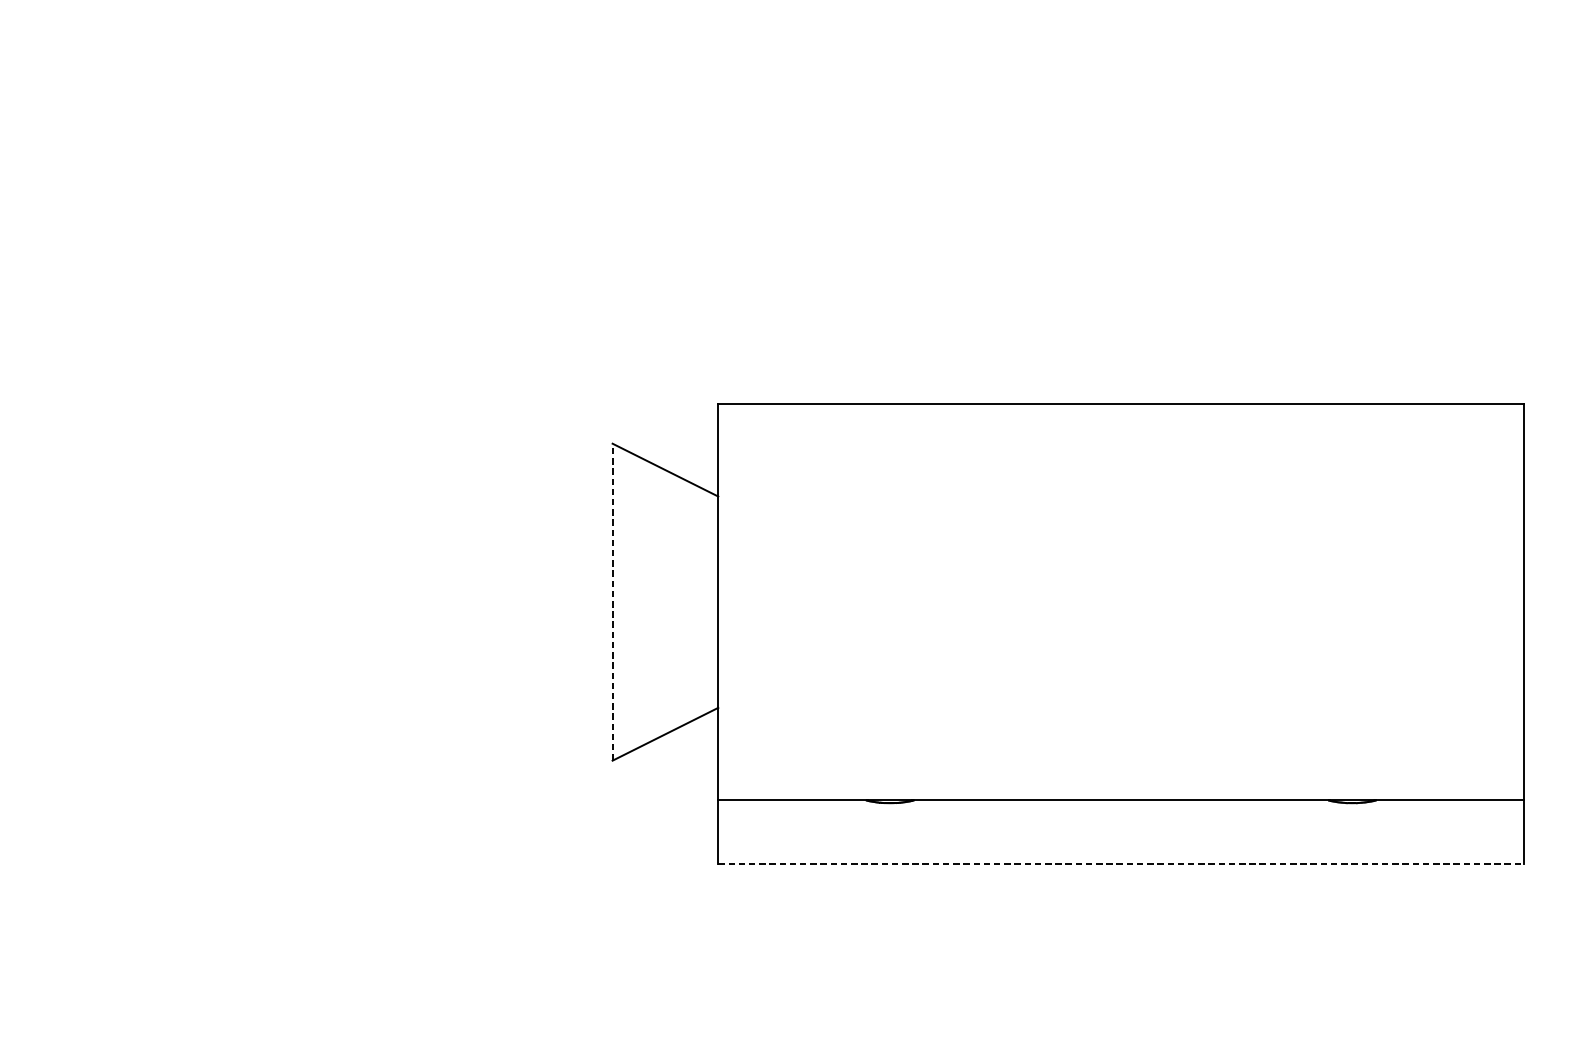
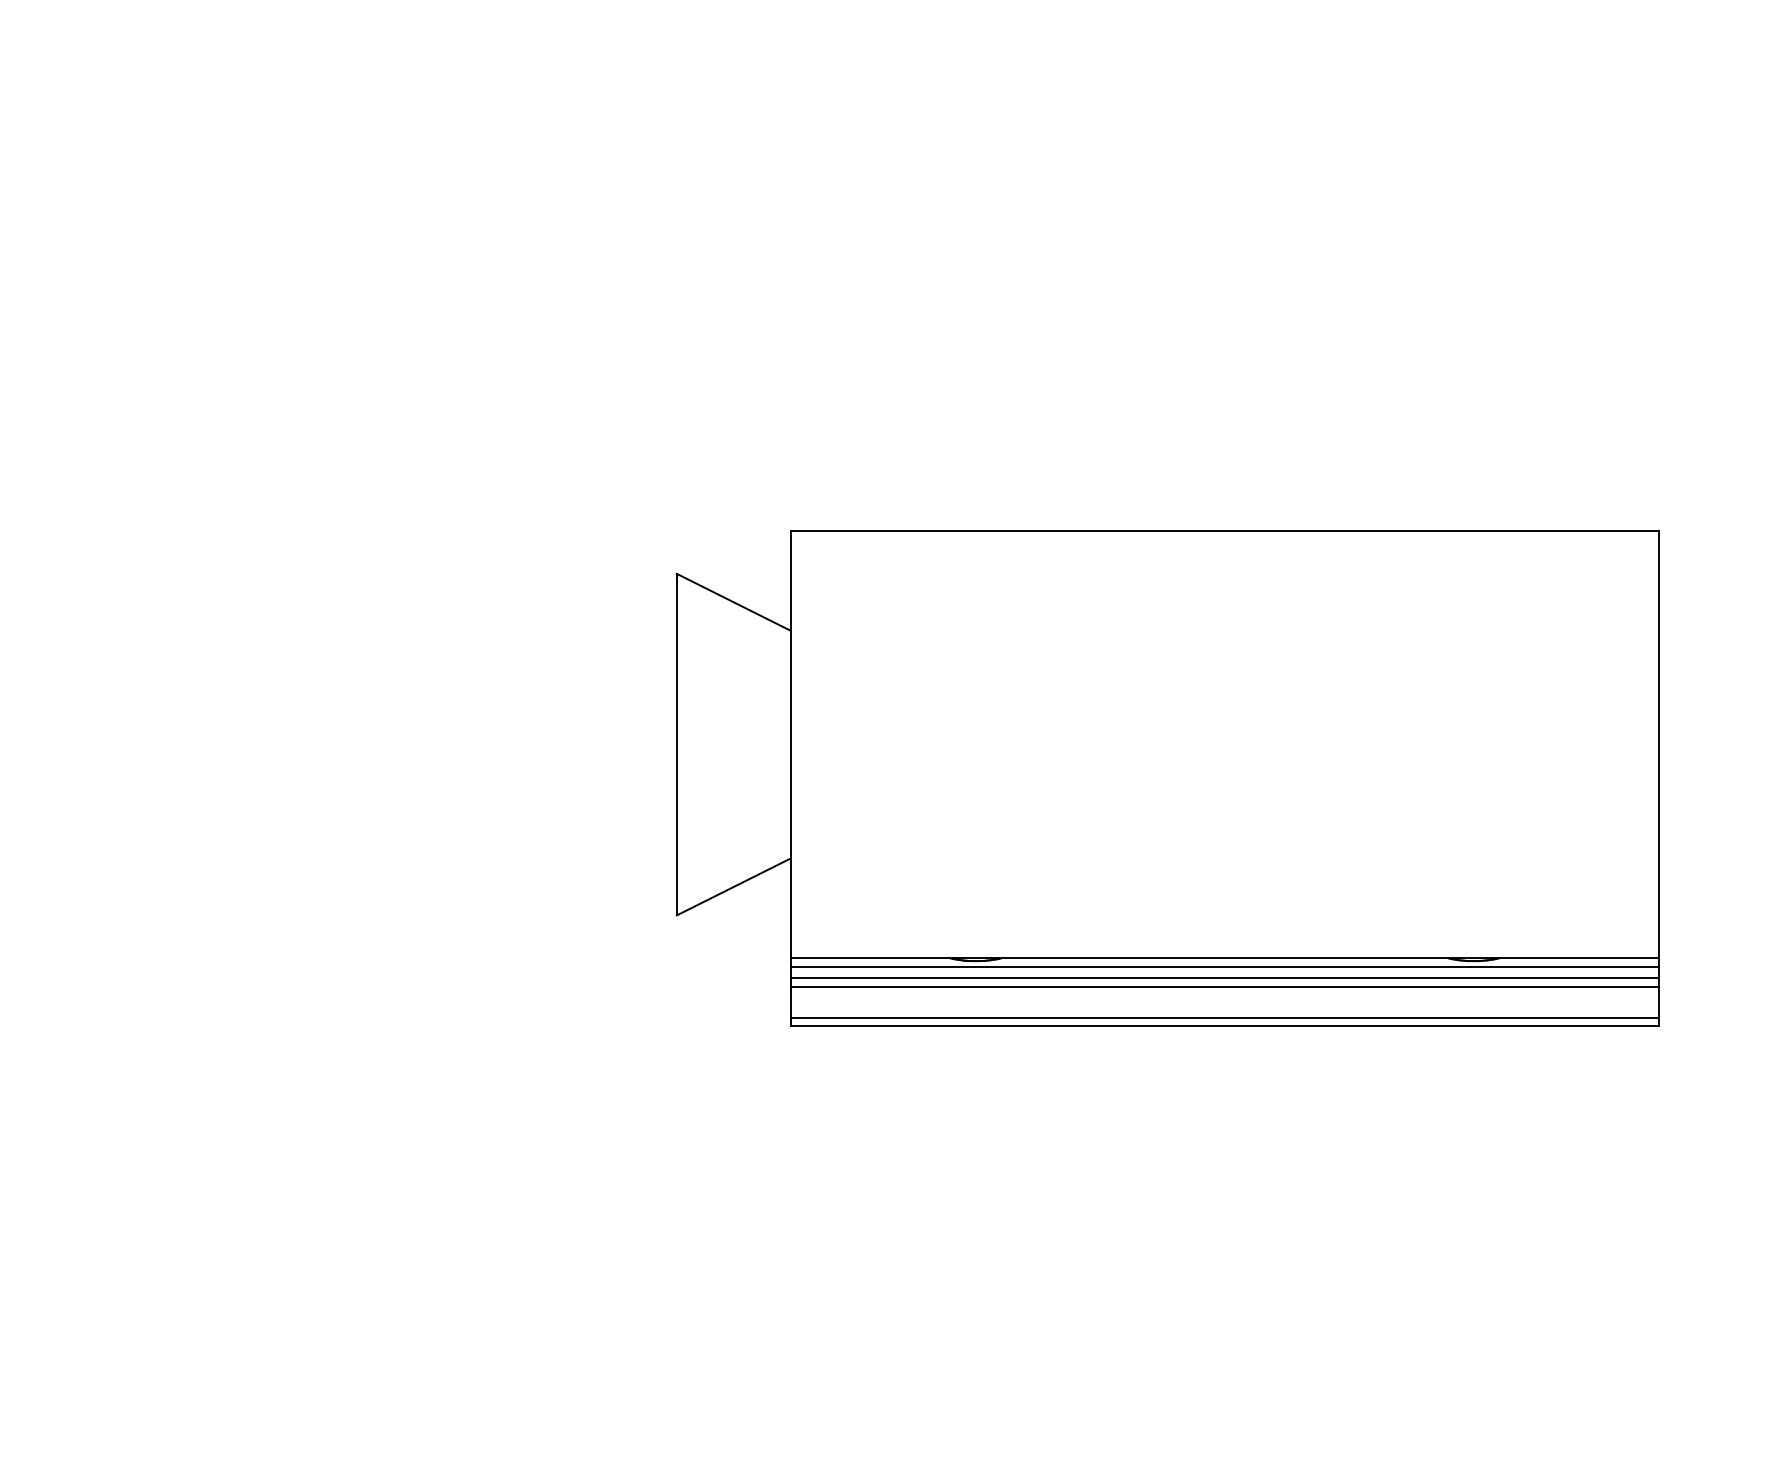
line: (612, 602) -> (676, 744), dashed -> solid
line: (1120, 808) -> (1224, 966), added
line: (1120, 818) -> (1224, 977), added
line: (1120, 826) -> (1224, 986), added
line: (1120, 855) -> (1224, 1017), added
line: (1120, 863) -> (1224, 1026), dashed -> solid

